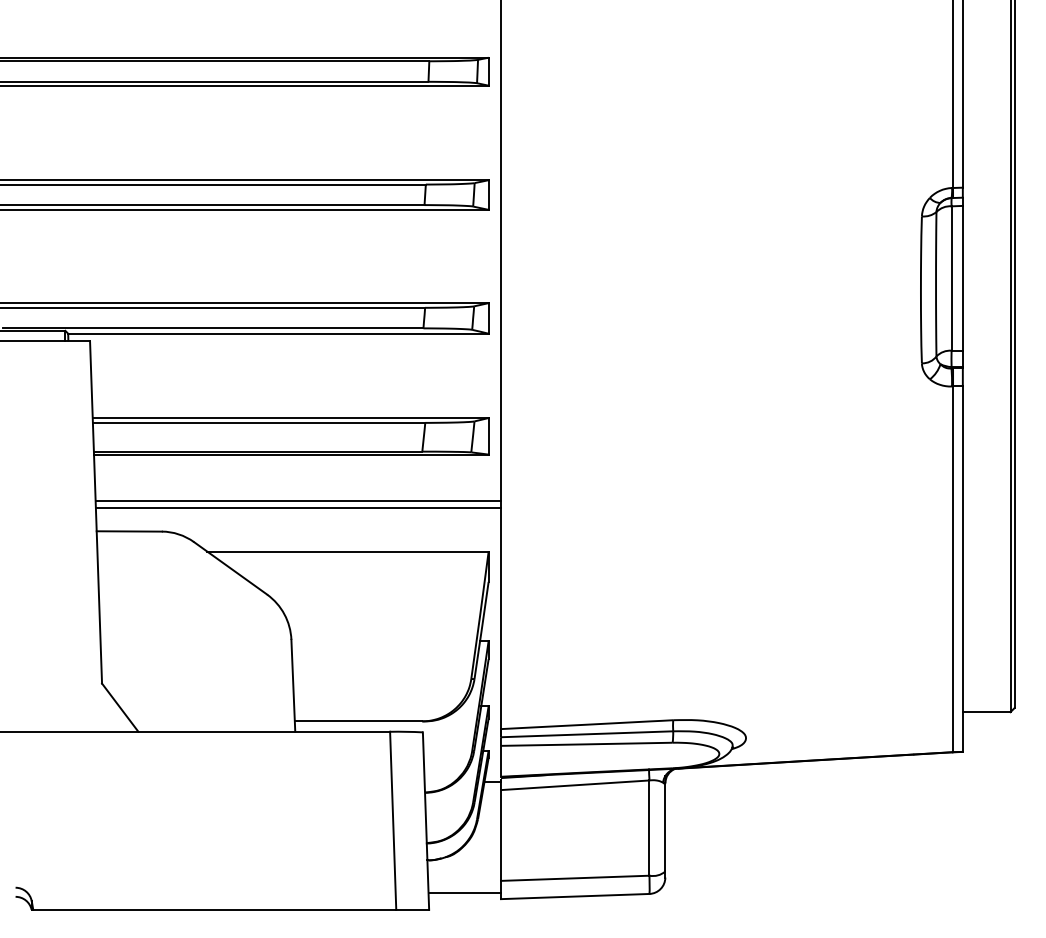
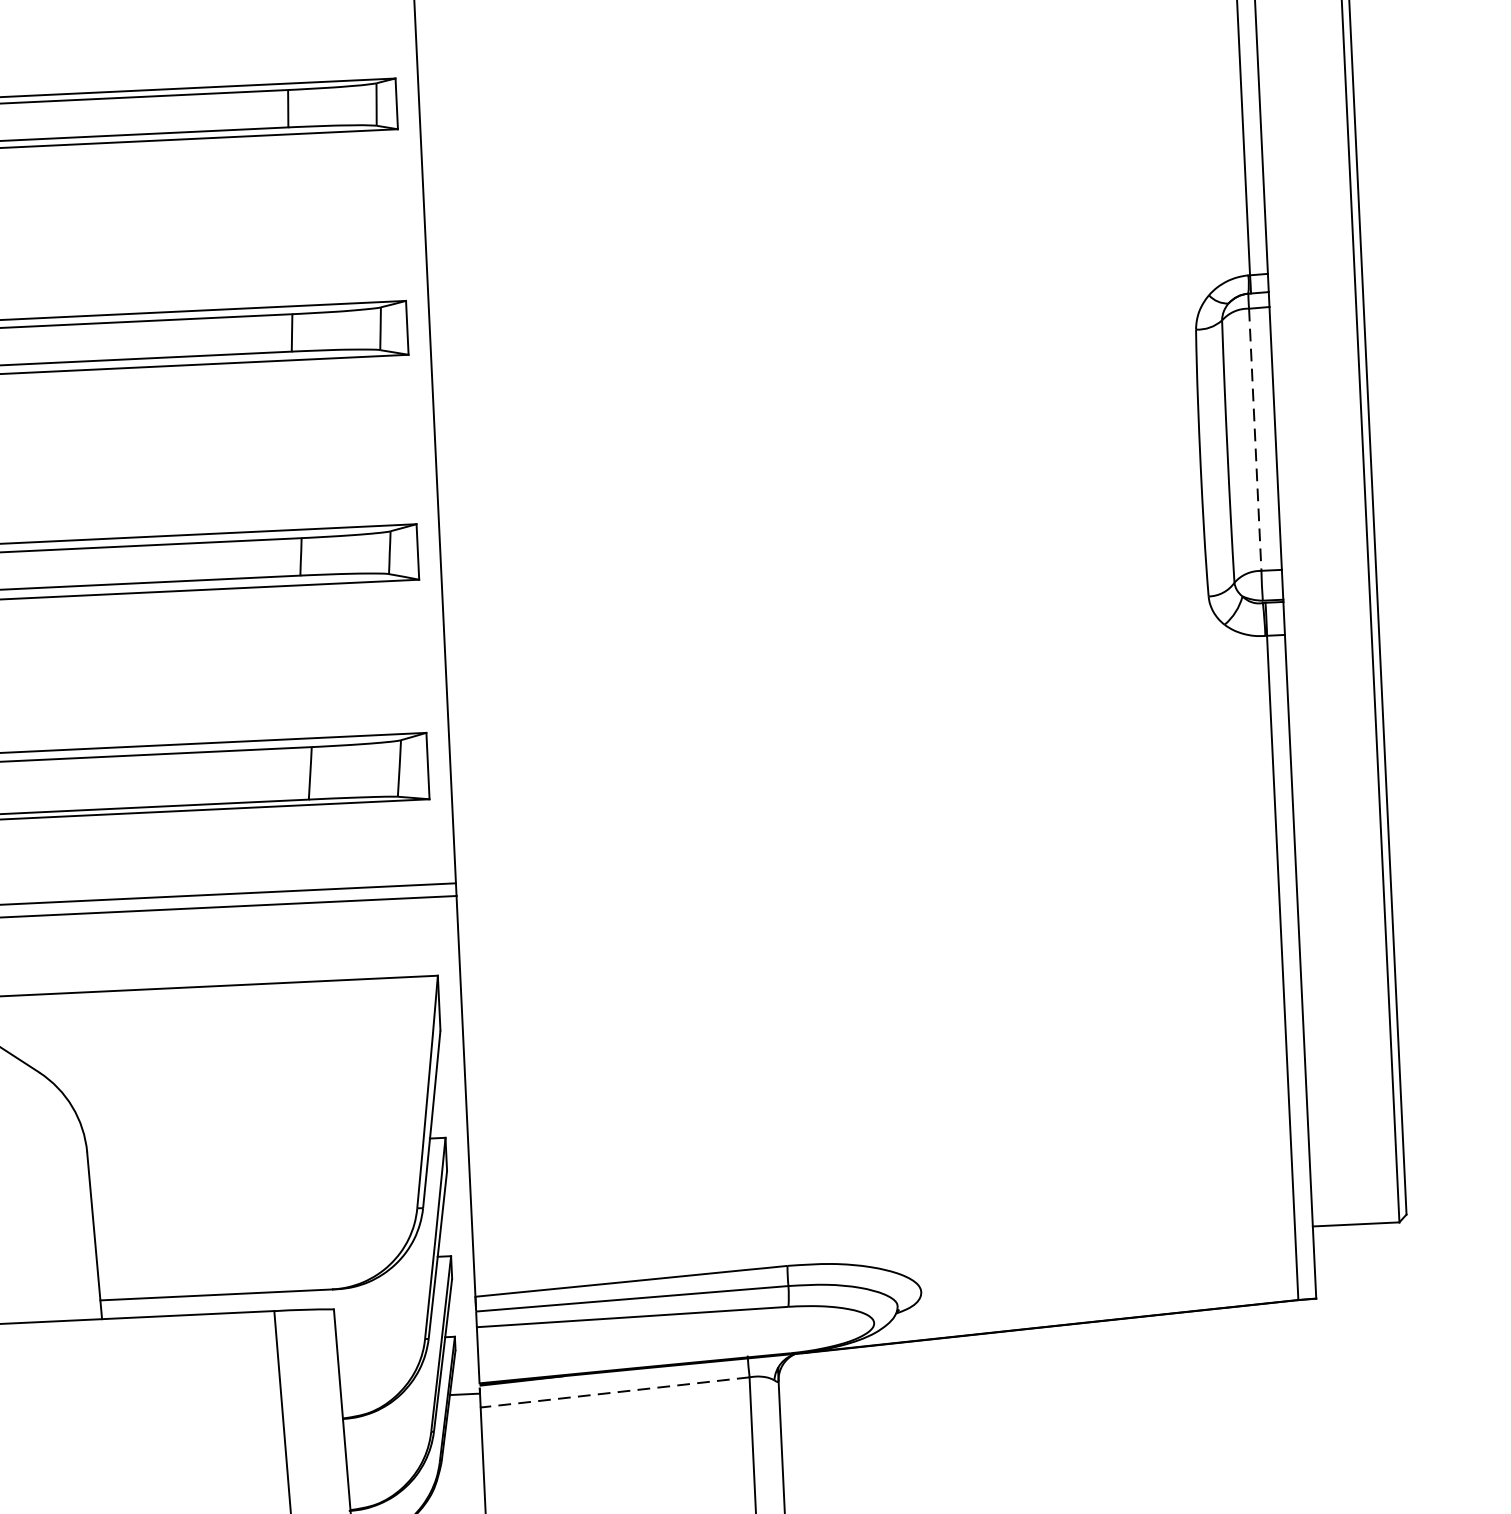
line: (951, 278) -> (1255, 439), solid -> dashed
line: (574, 785) -> (613, 1392), solid -> dashed

